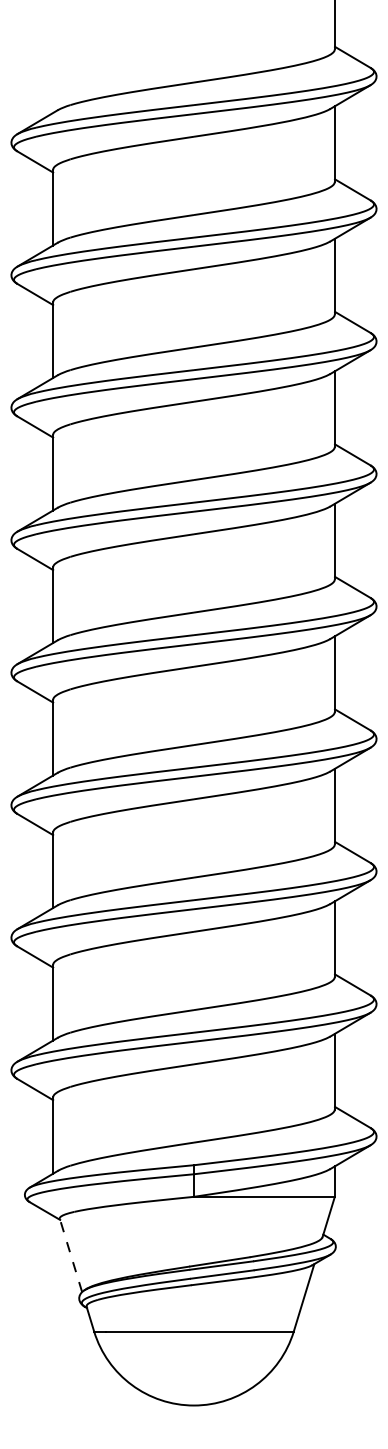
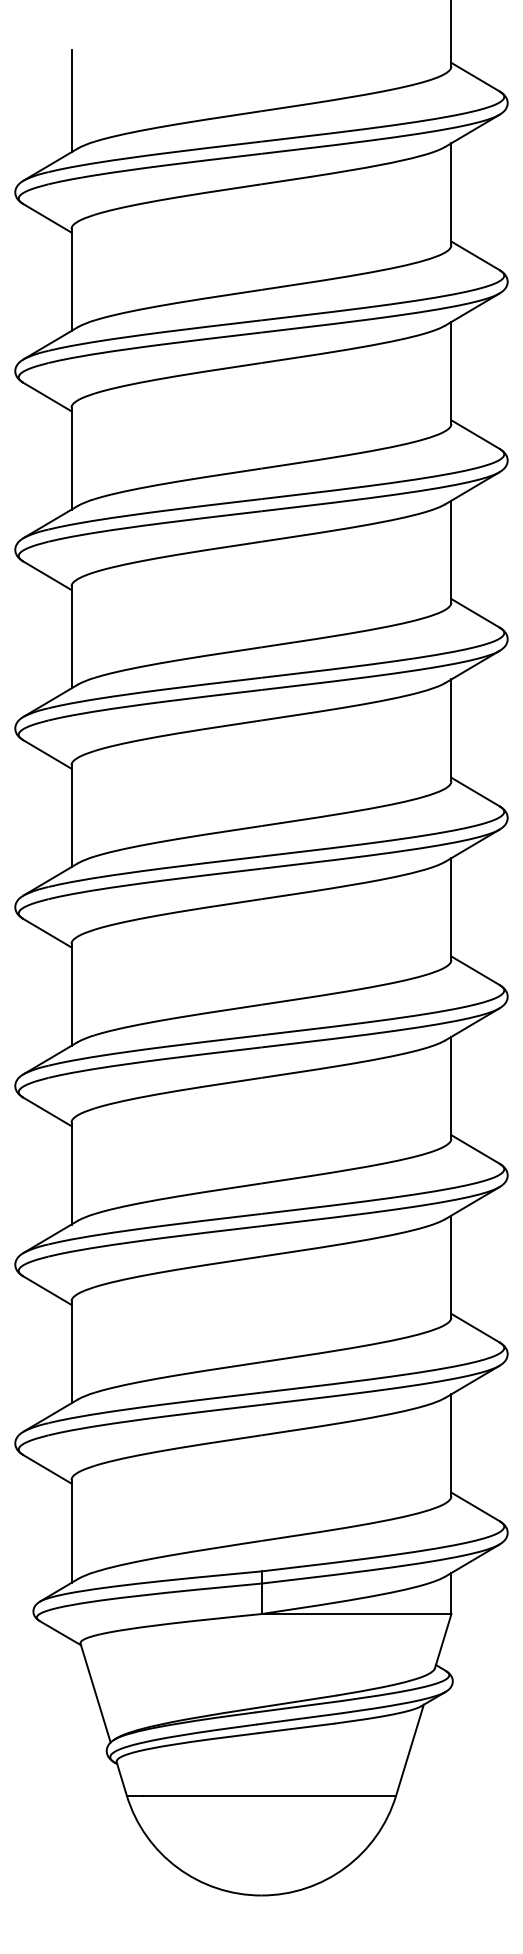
line: (53, 74) -> (72, 100), added
line: (70, 1254) -> (94, 1691), dashed -> solid

